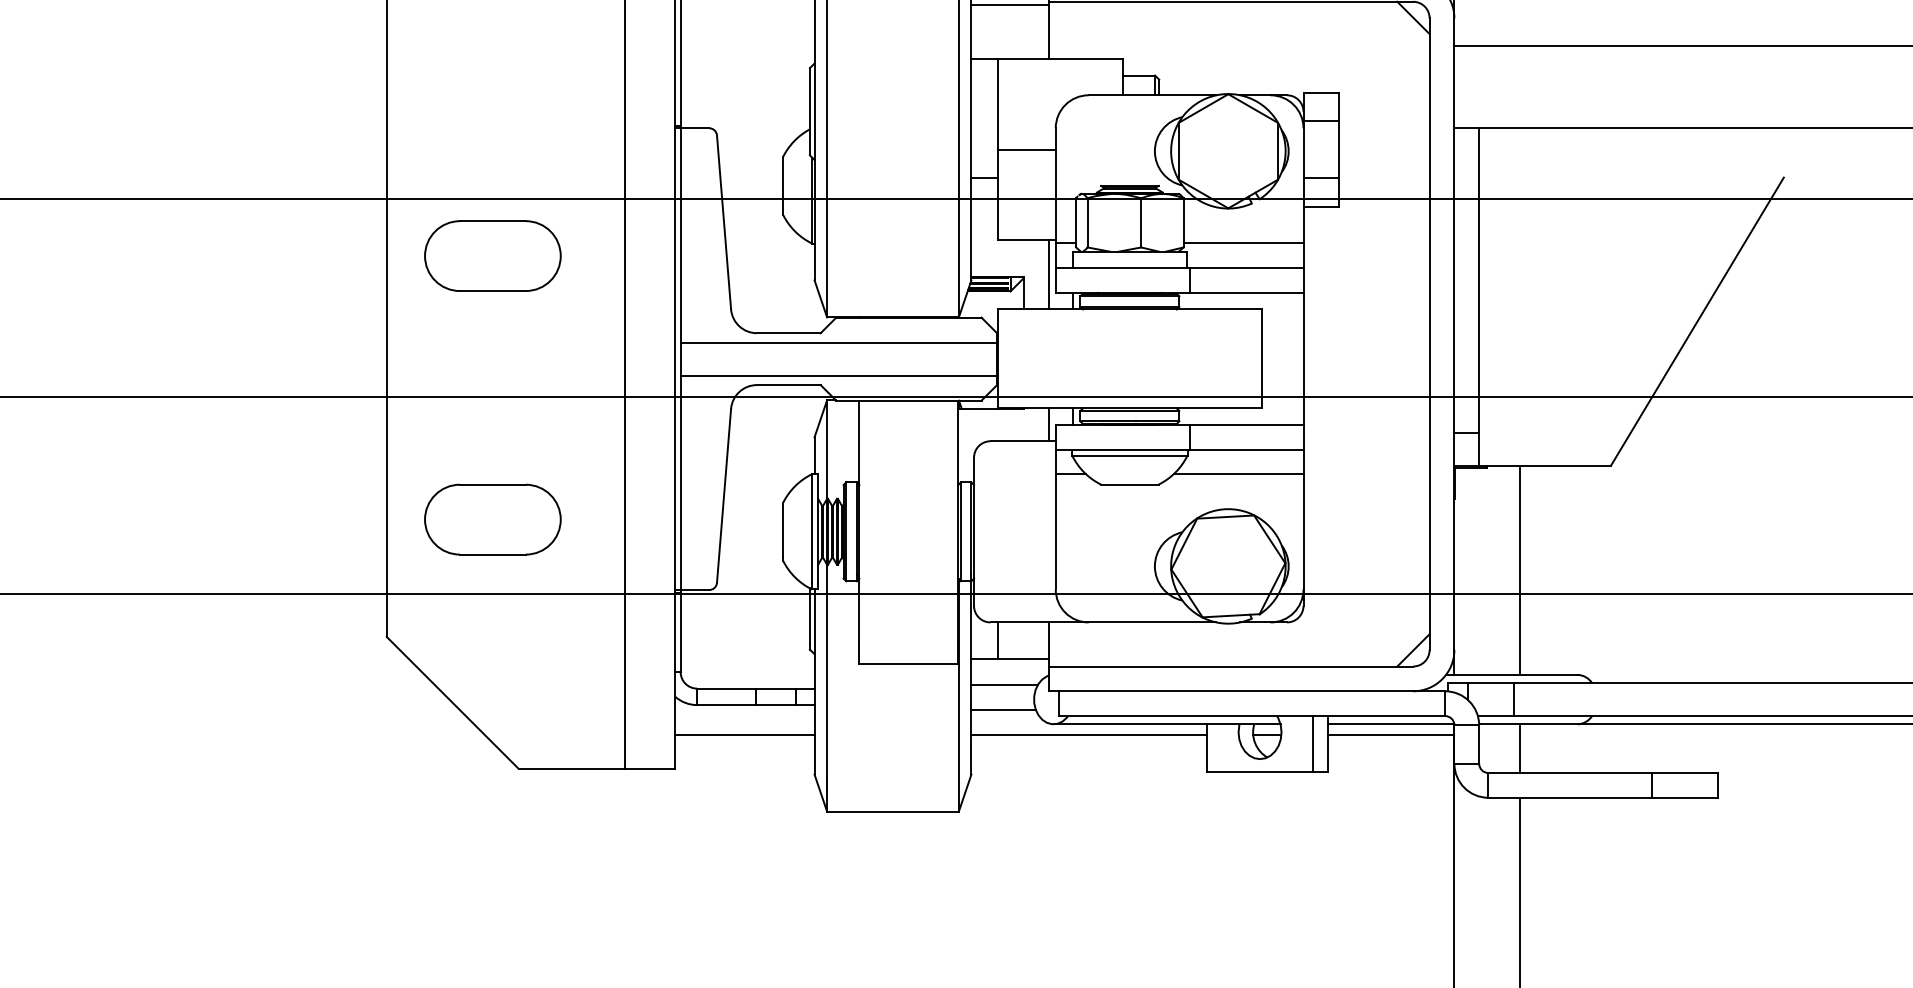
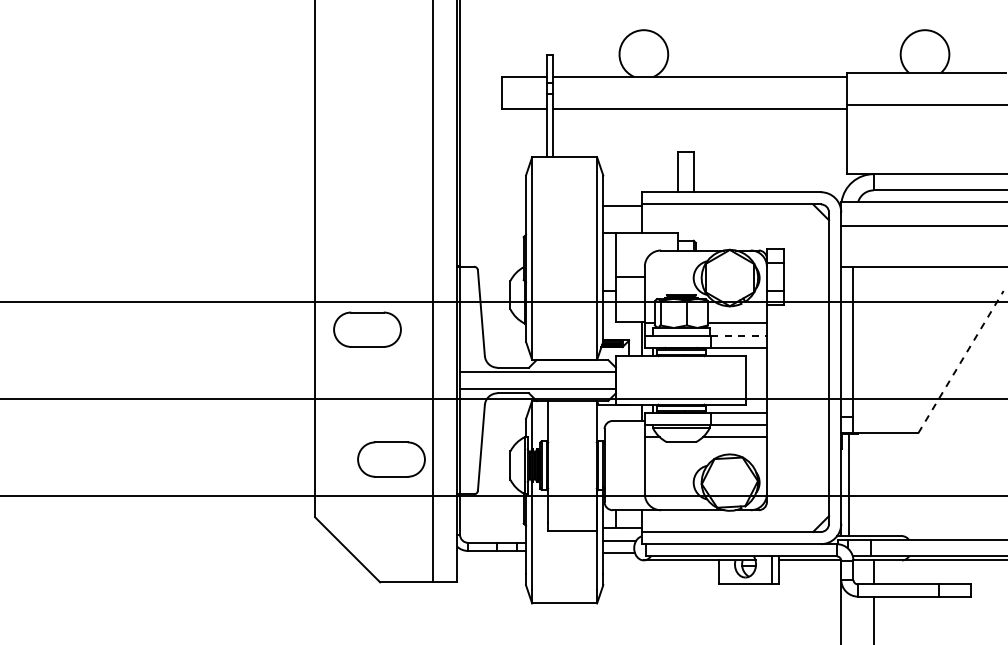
line: (1245, 267) -> (738, 335), solid -> dashed
line: (1698, 322) -> (961, 362), solid -> dashed
part: (492, 519) -> (391, 459), moved
line: (1519, 570) -> (848, 484), moved
line: (744, 734) -> (491, 565), removed
line: (1089, 734) -> (661, 565), removed
line: (1389, 734) -> (809, 565), removed

